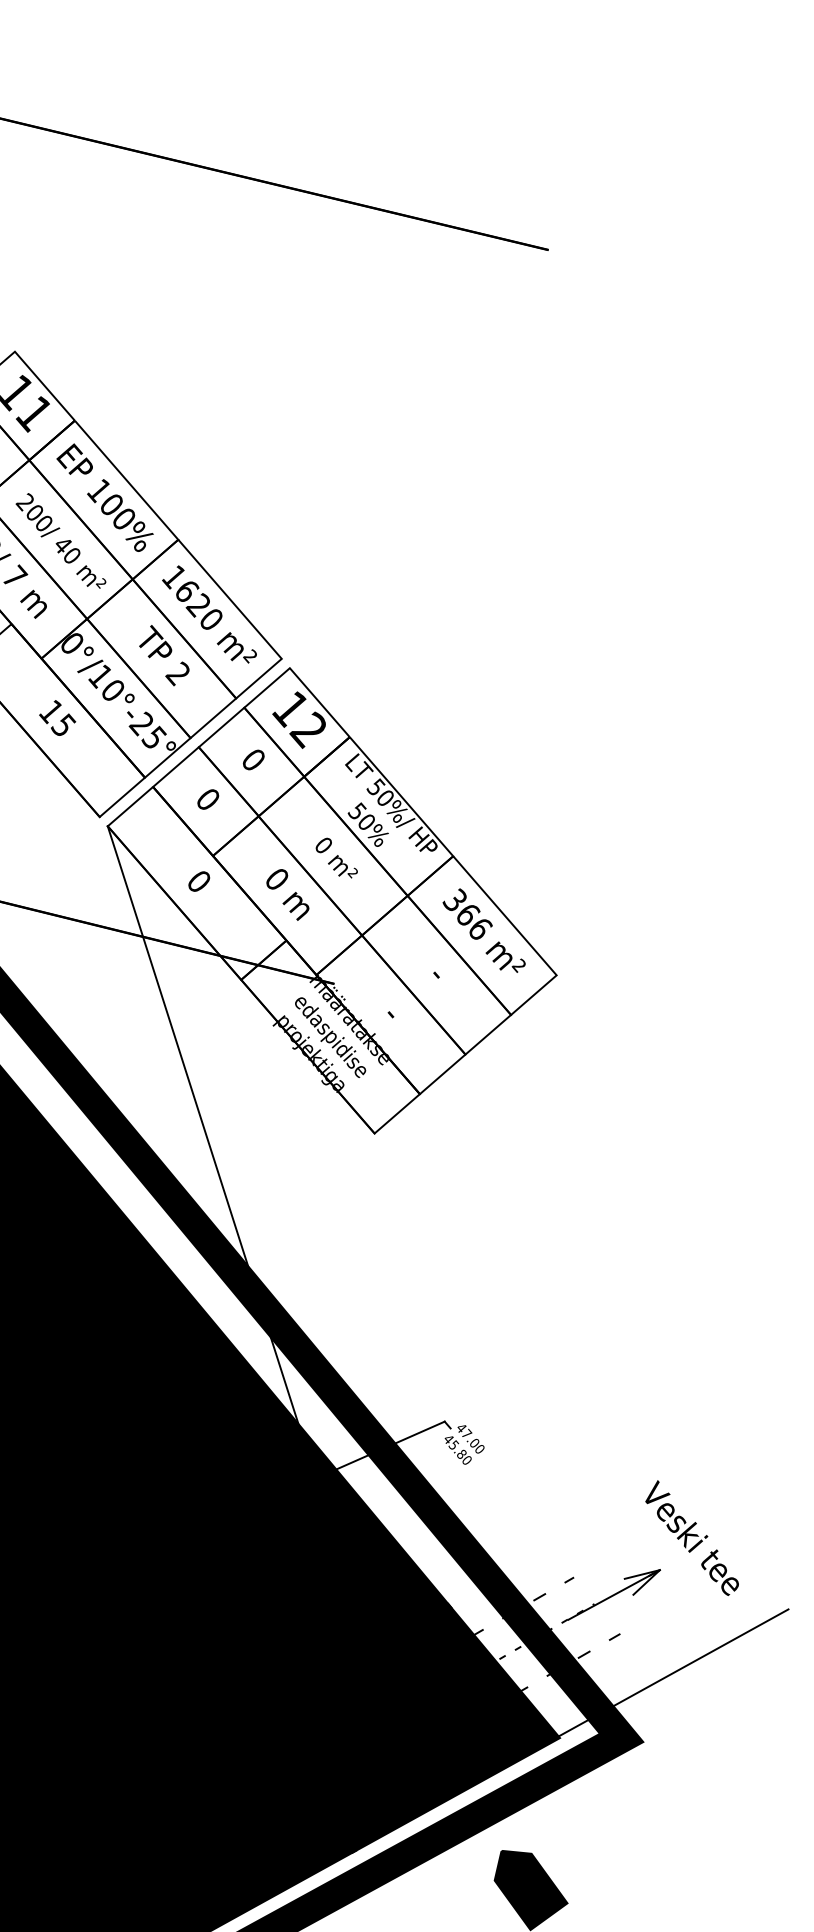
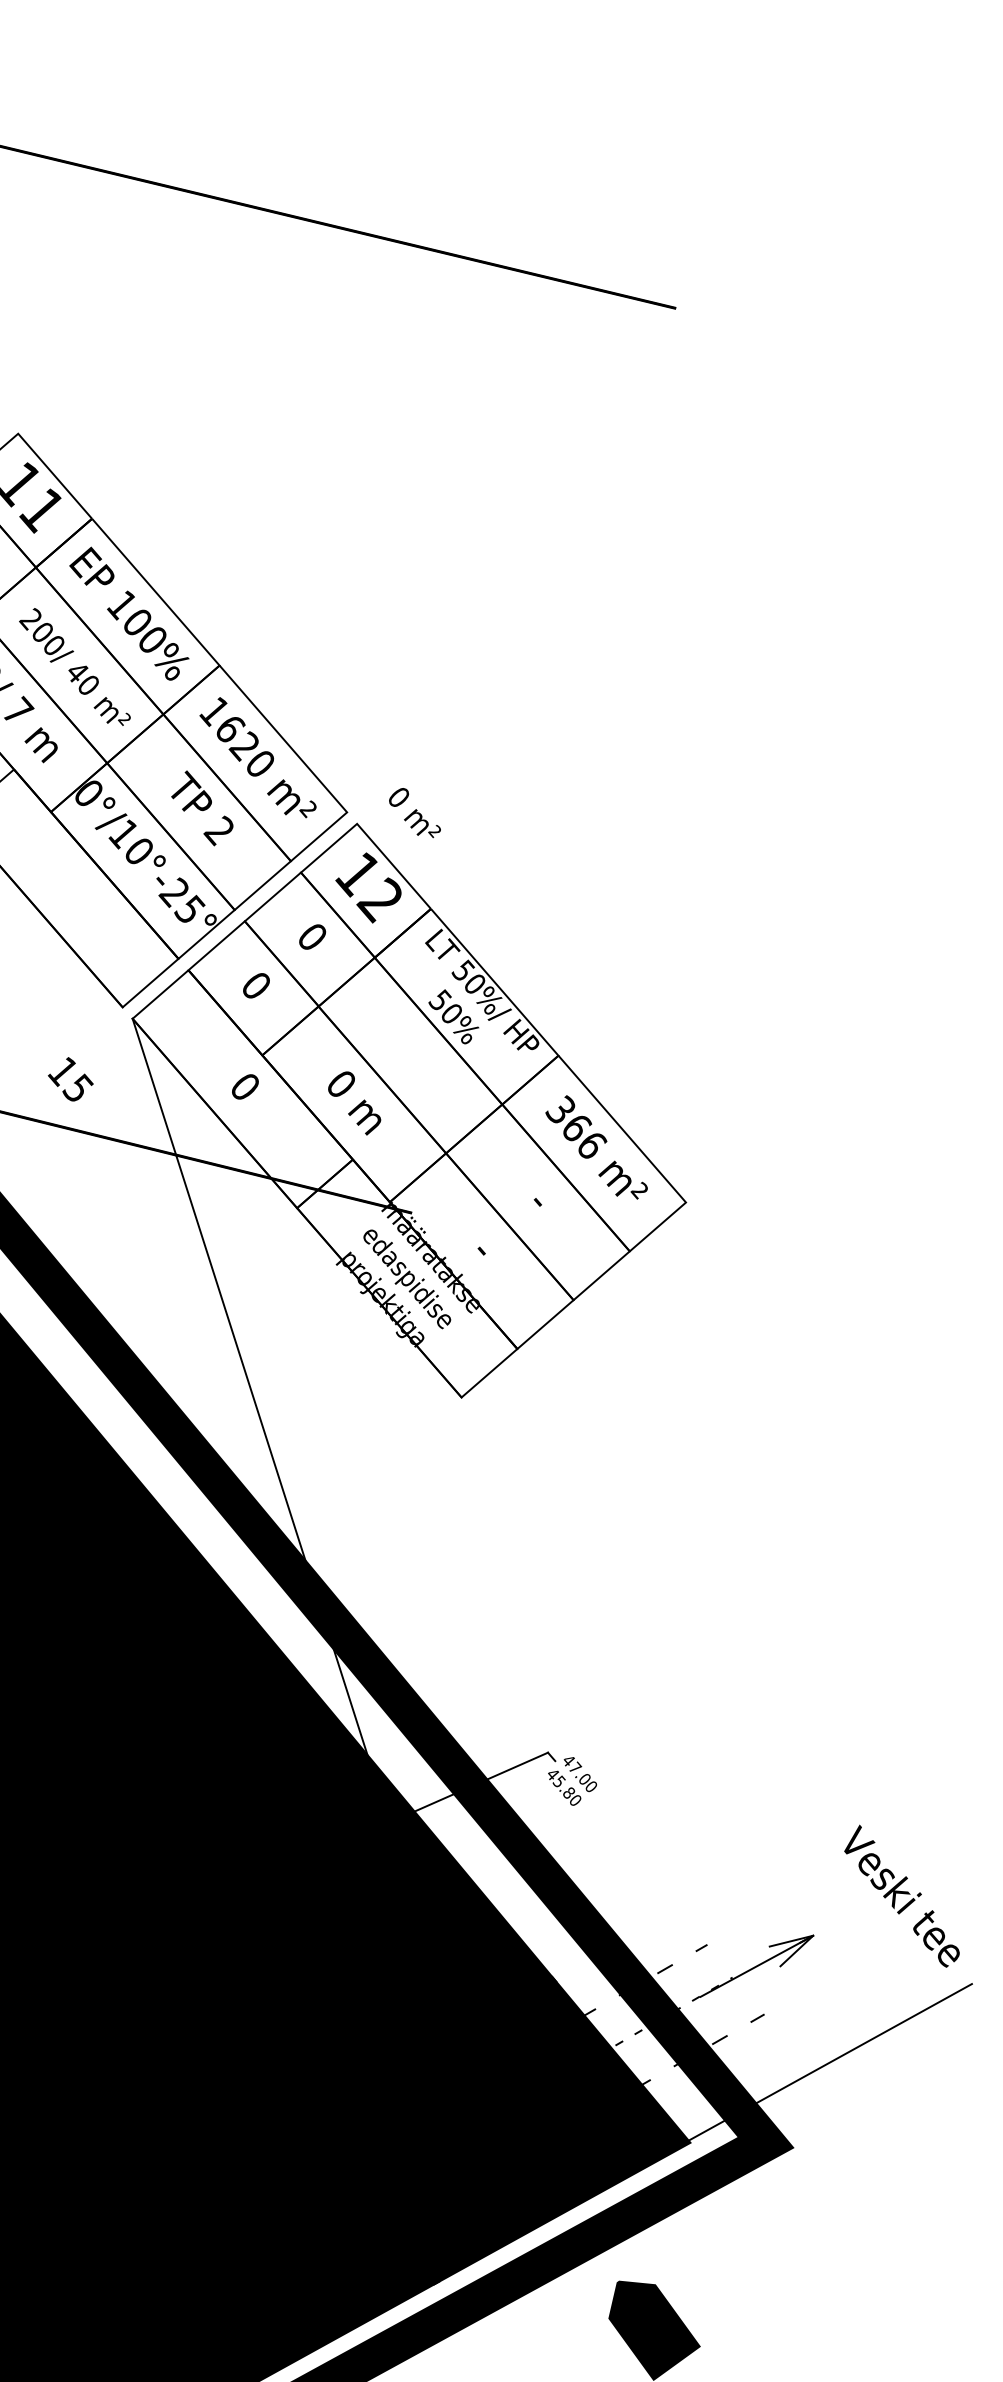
text: (57, 718) -> (70, 1079), moved
text: (336, 858) -> (414, 813), moved
text: (691, 1537) -> (901, 1895), moved

